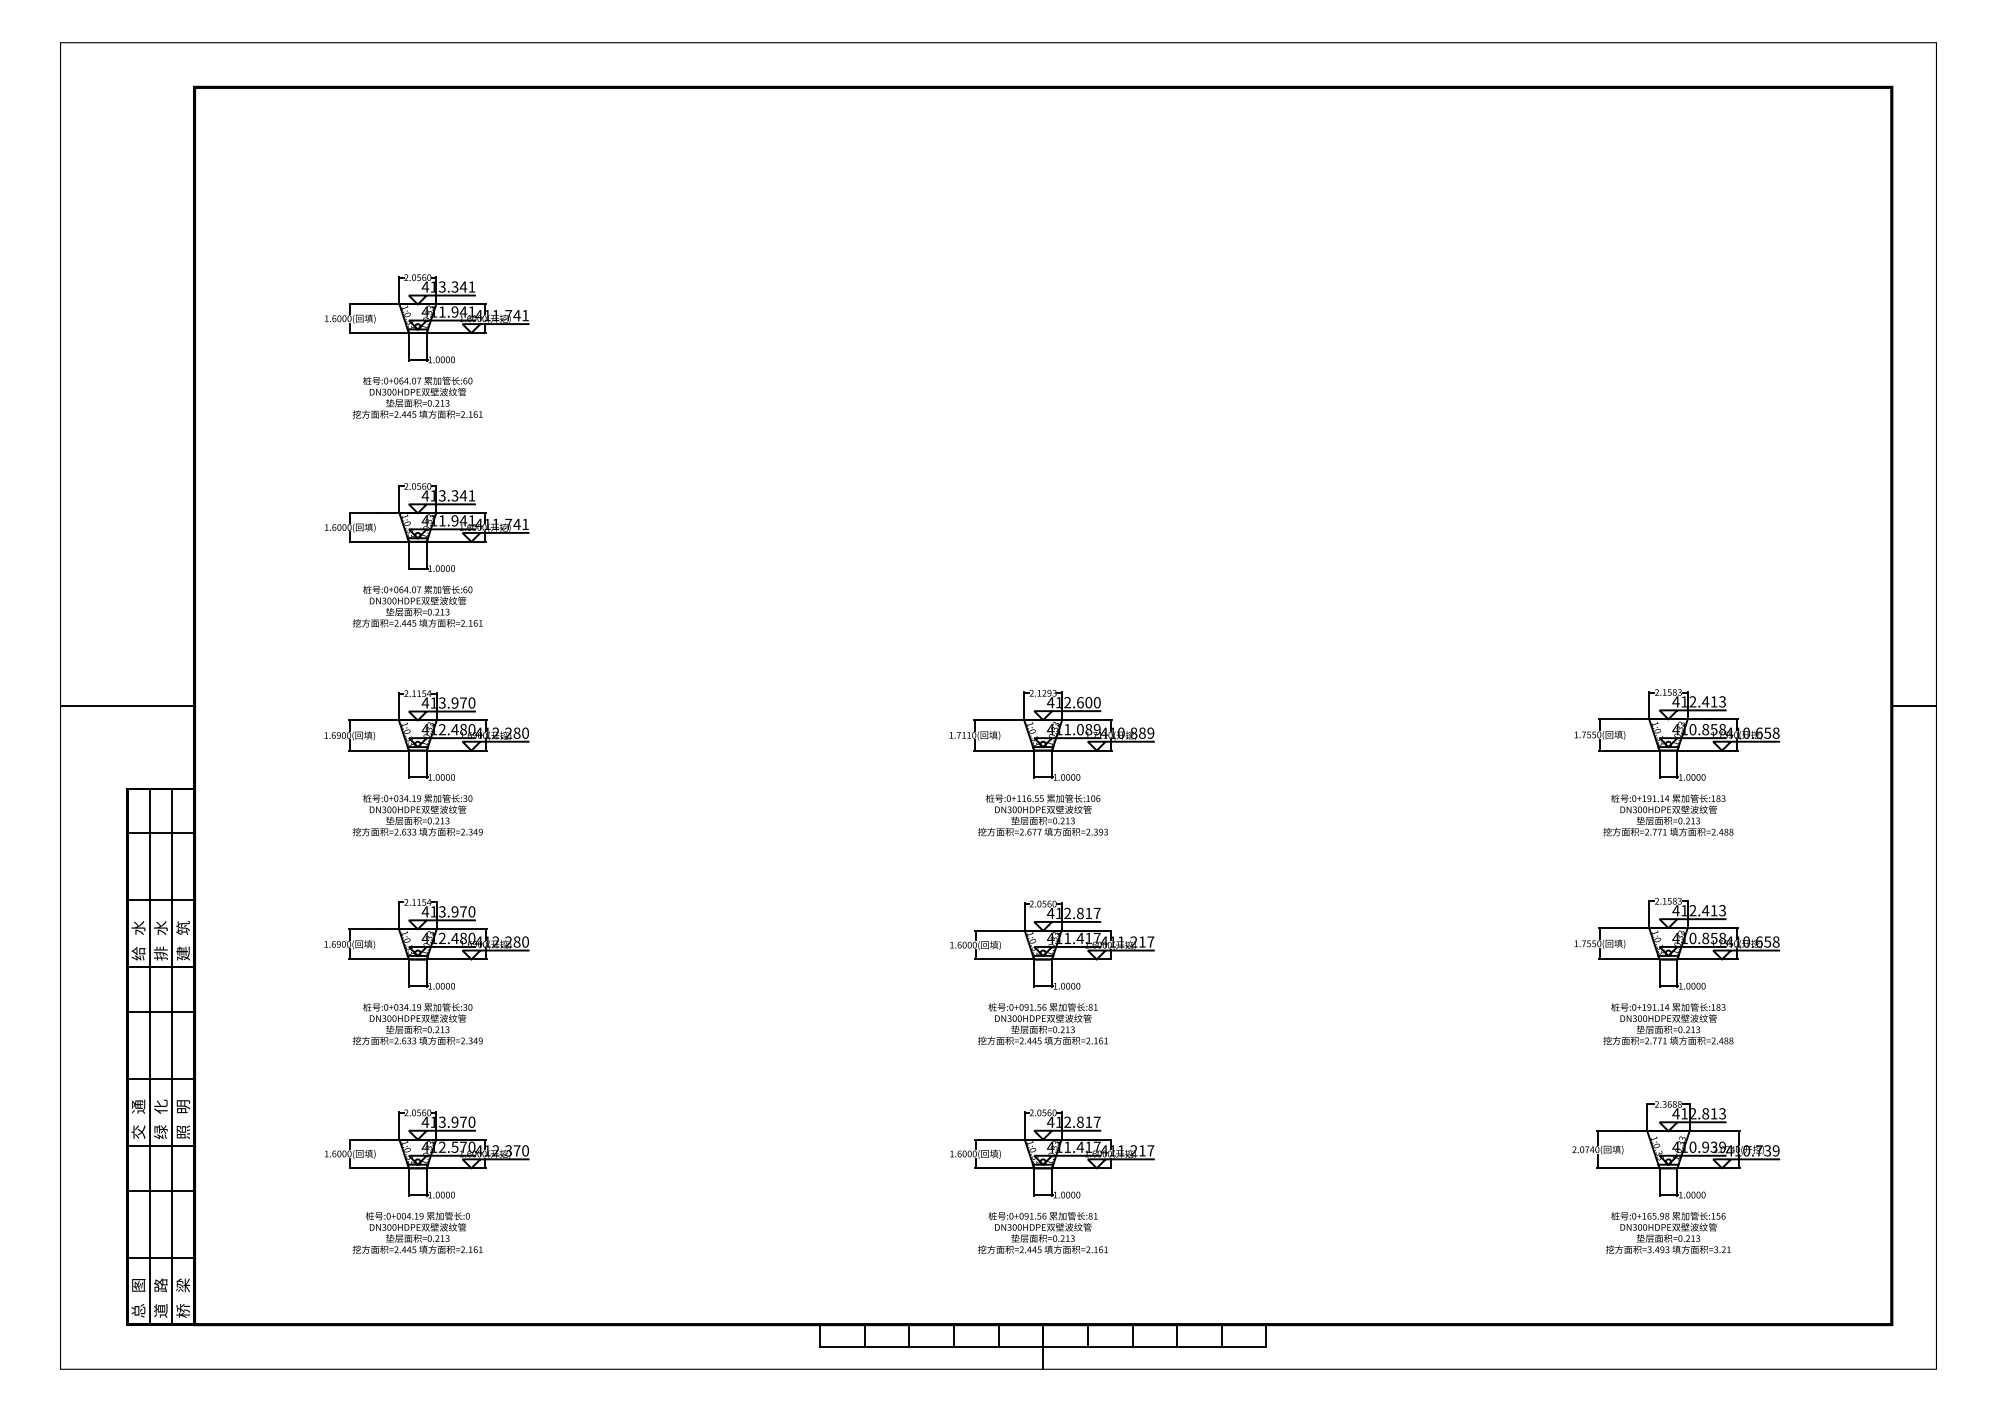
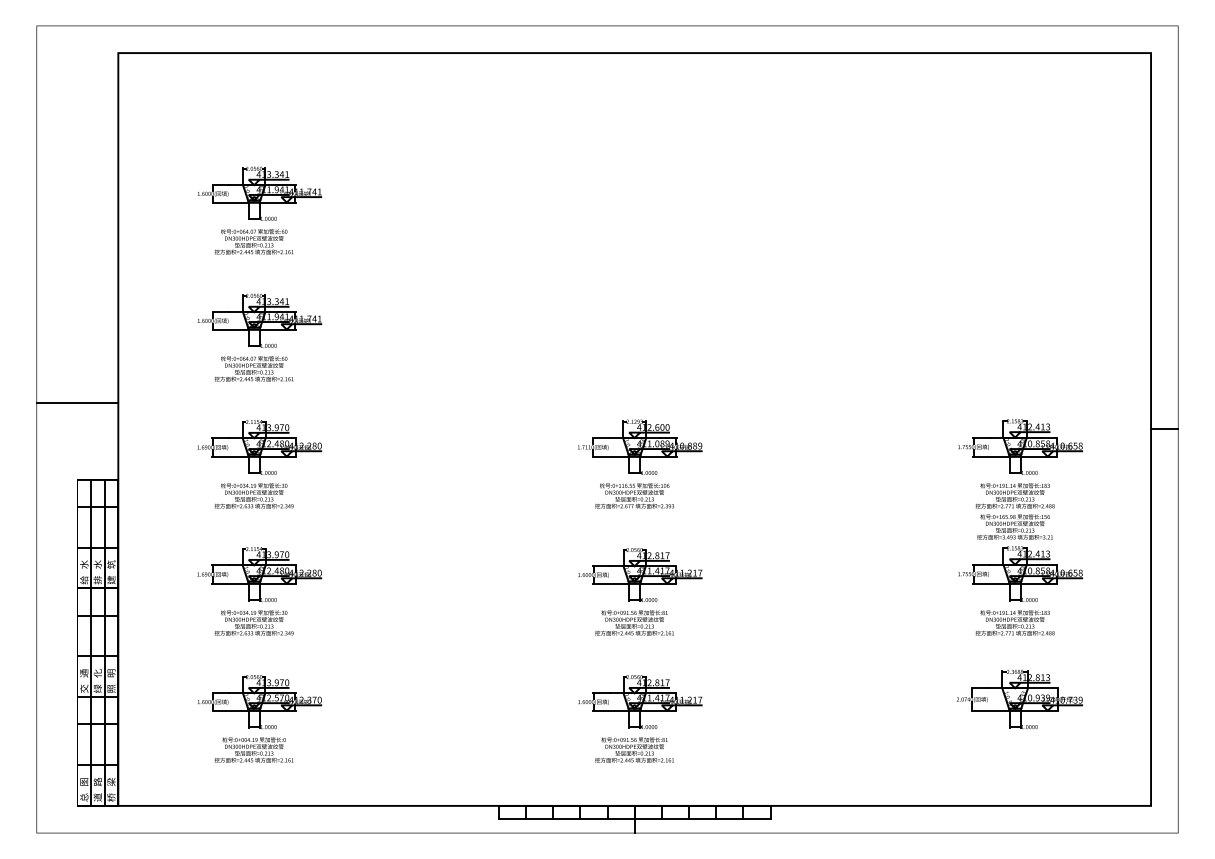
line: (127, 706) -> (77, 403), moved
text: (1667, 1231) -> (1014, 526), moved

